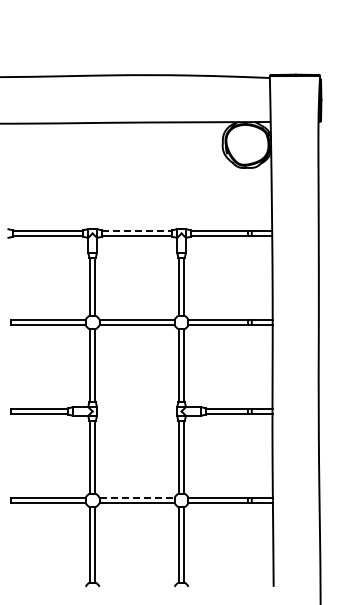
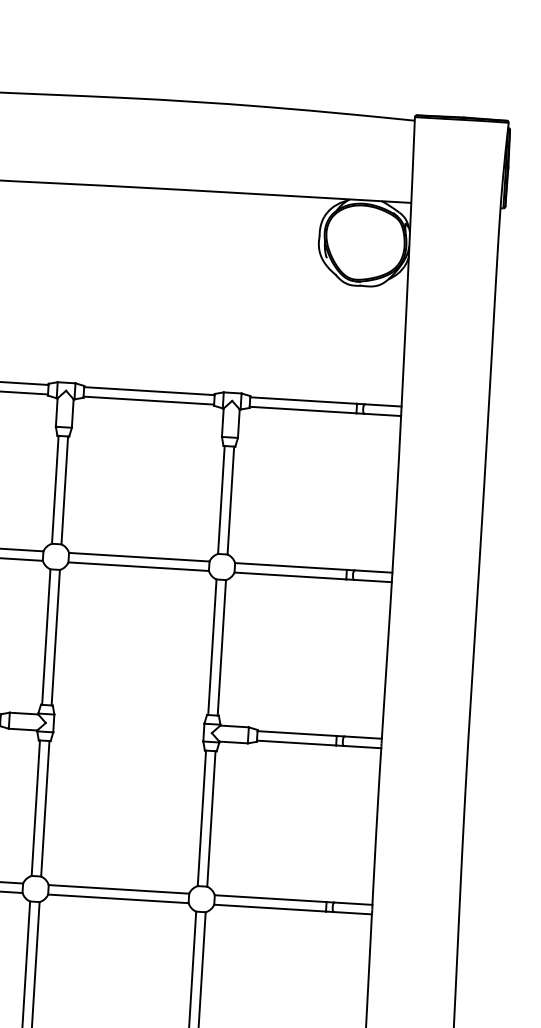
line: (137, 231) -> (150, 392), dashed -> solid
line: (137, 497) -> (119, 888), dashed -> solid

